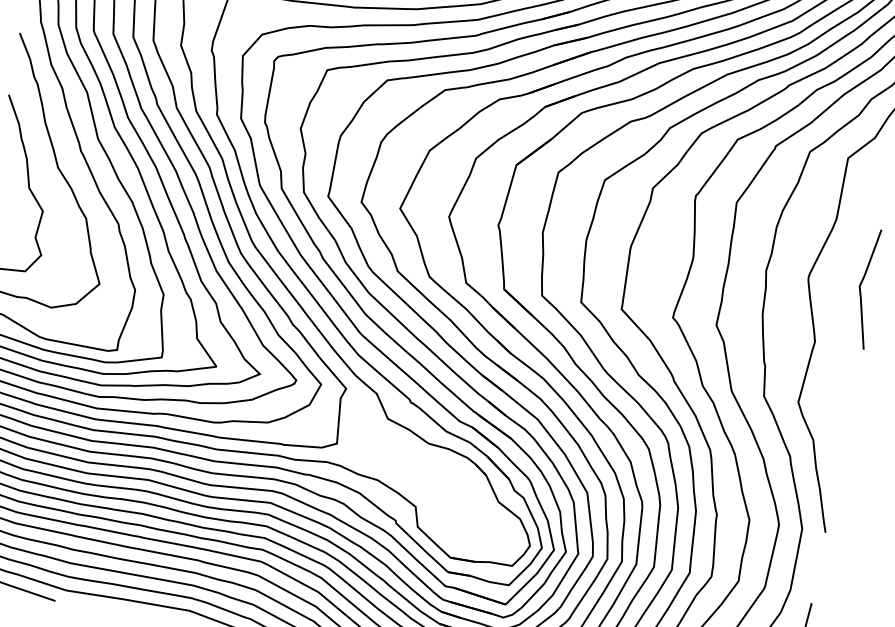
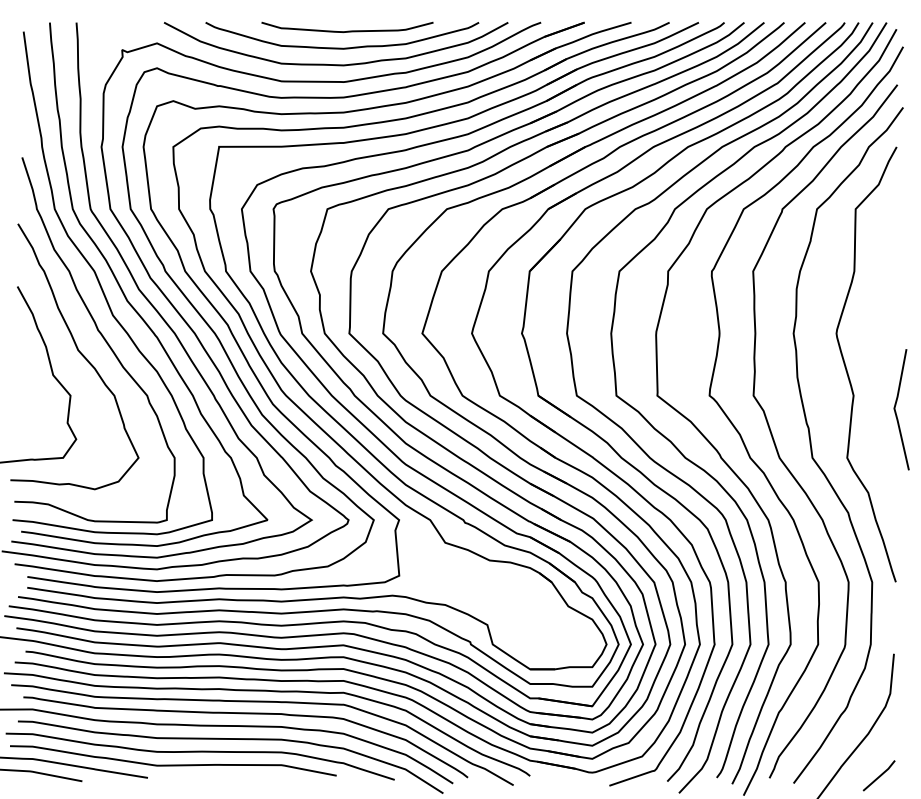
line: (861, 289) -> (896, 411), moved

